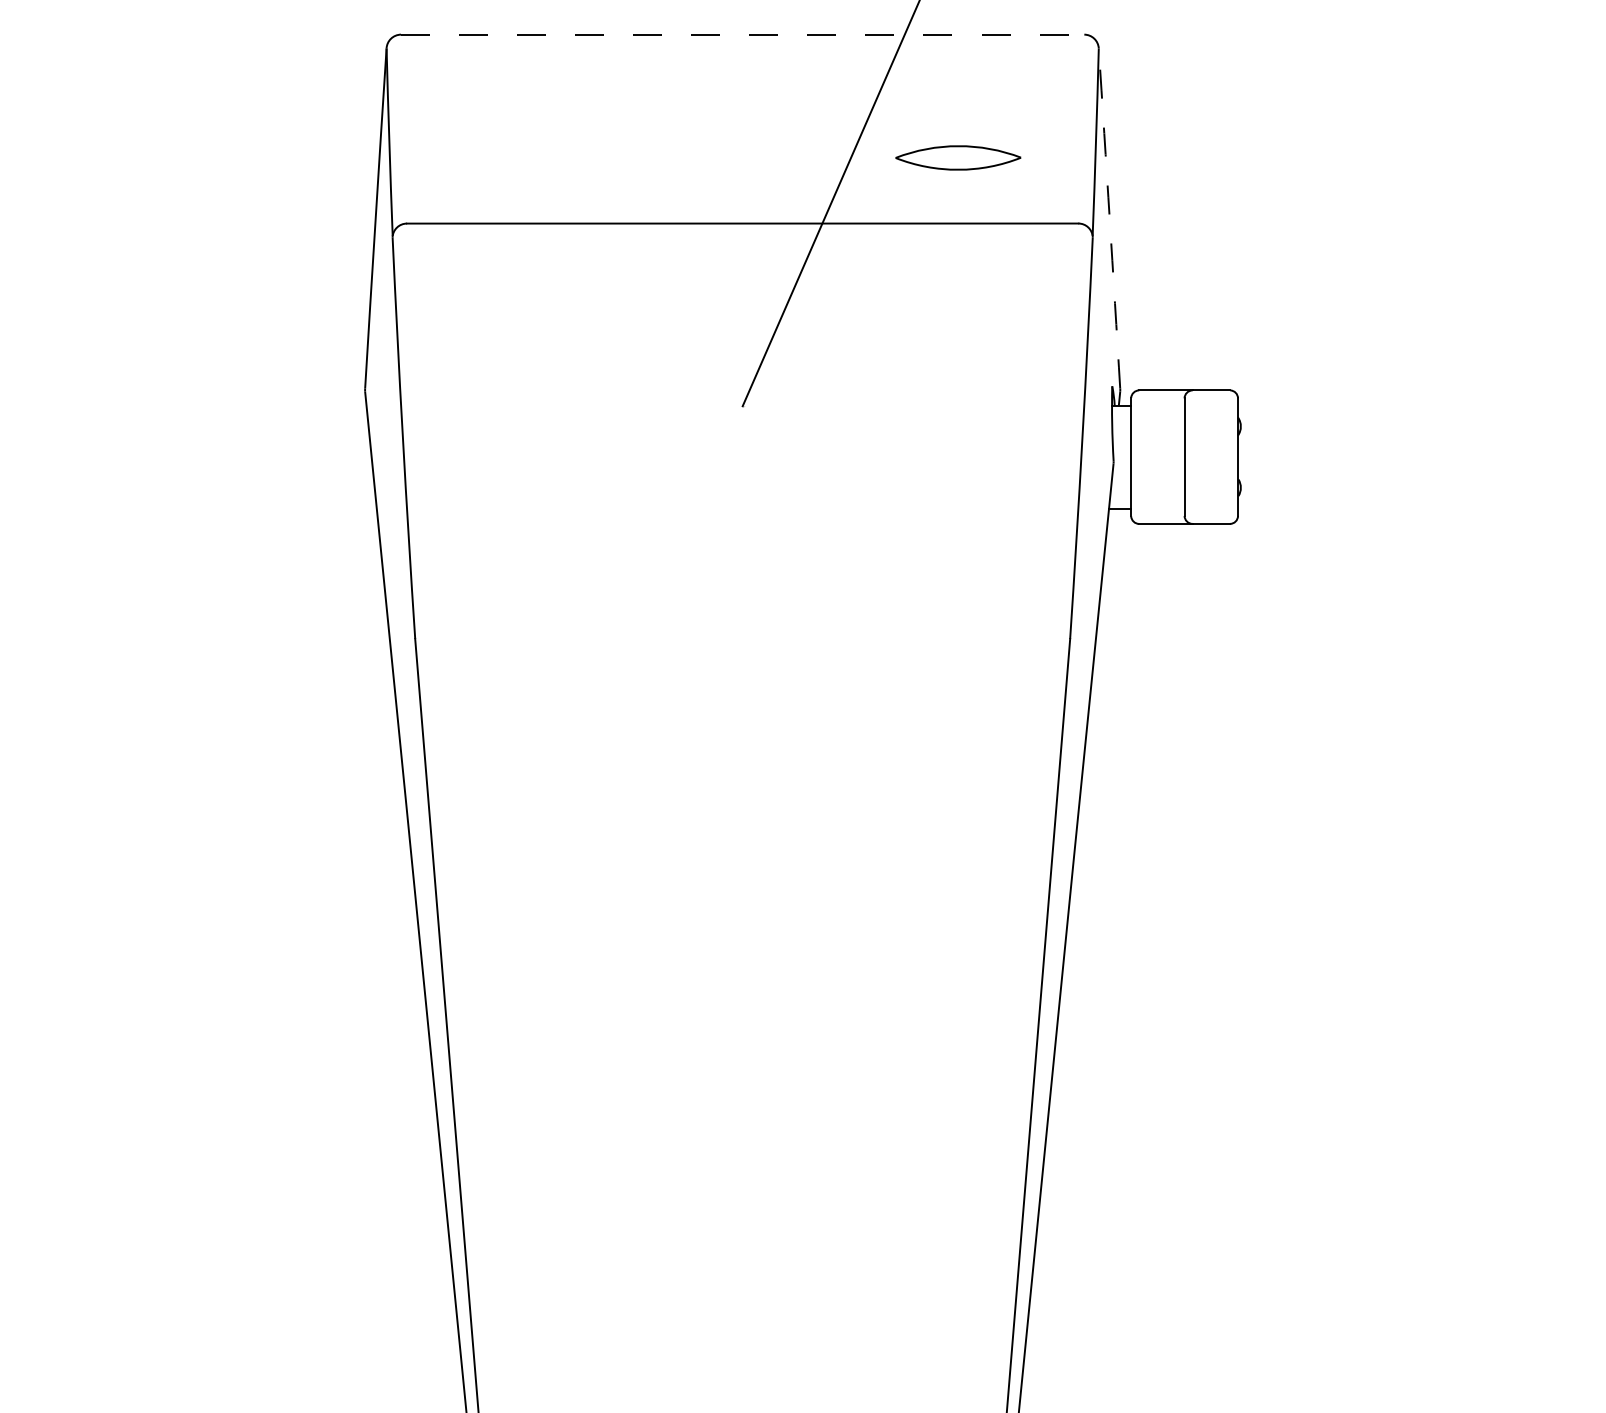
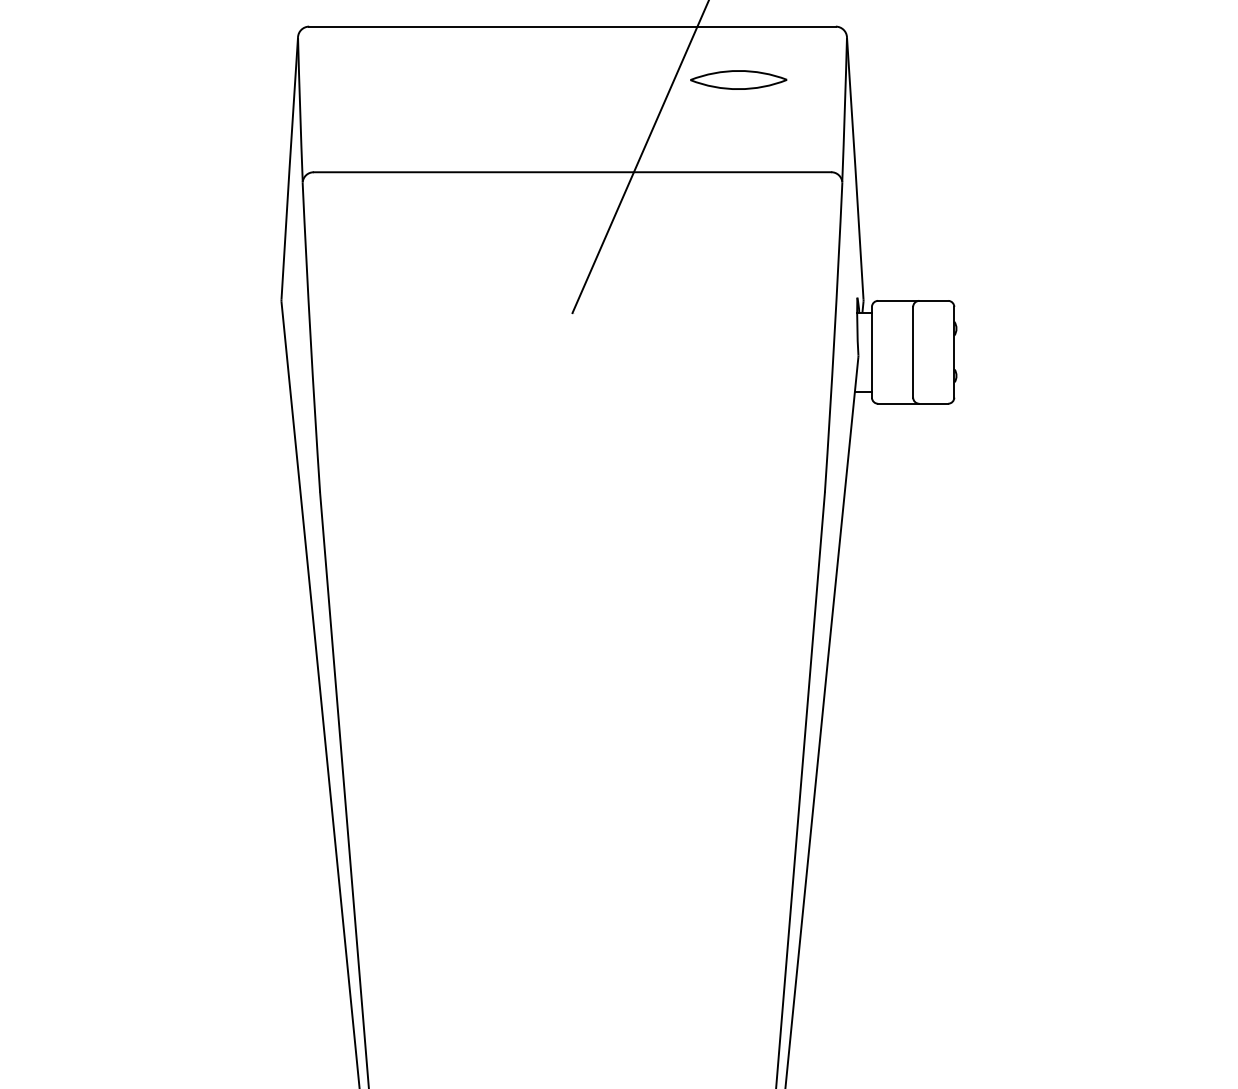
line: (742, 34) -> (572, 26), dashed -> solid
part: (958, 157) -> (738, 79), moved
arc: (1109, 218) -> (855, 168), dashed -> solid

